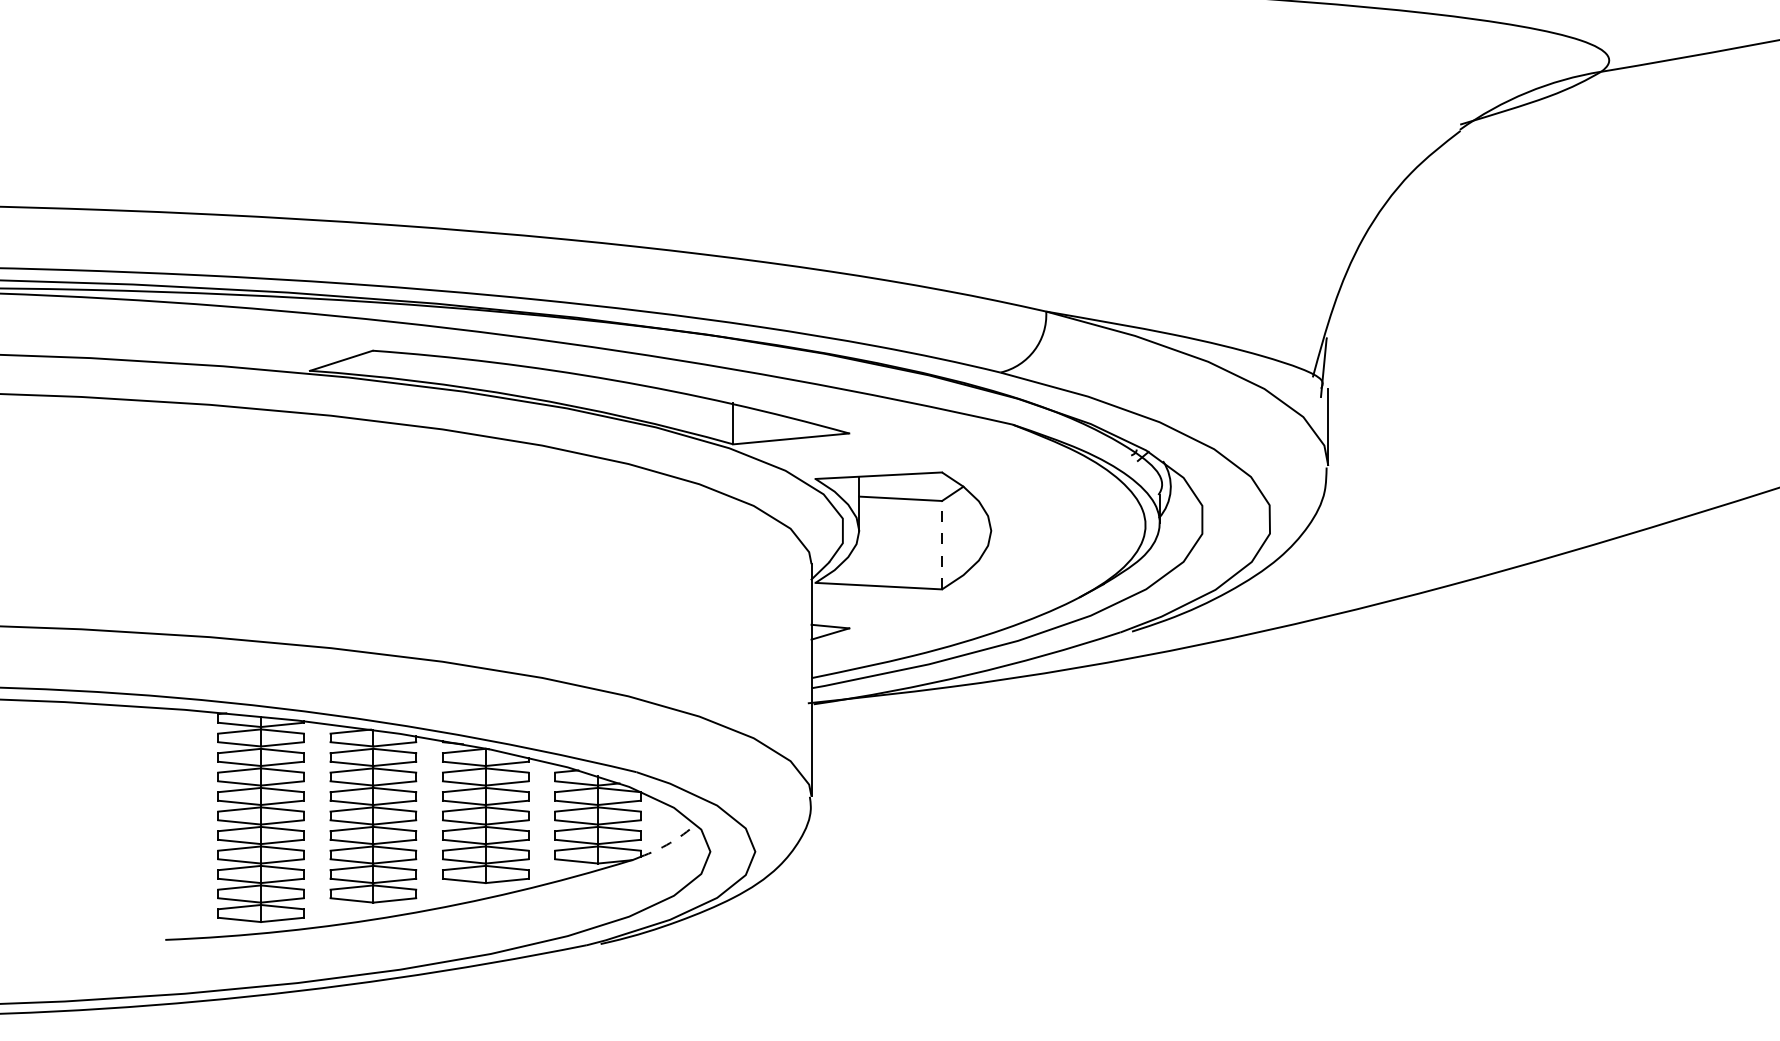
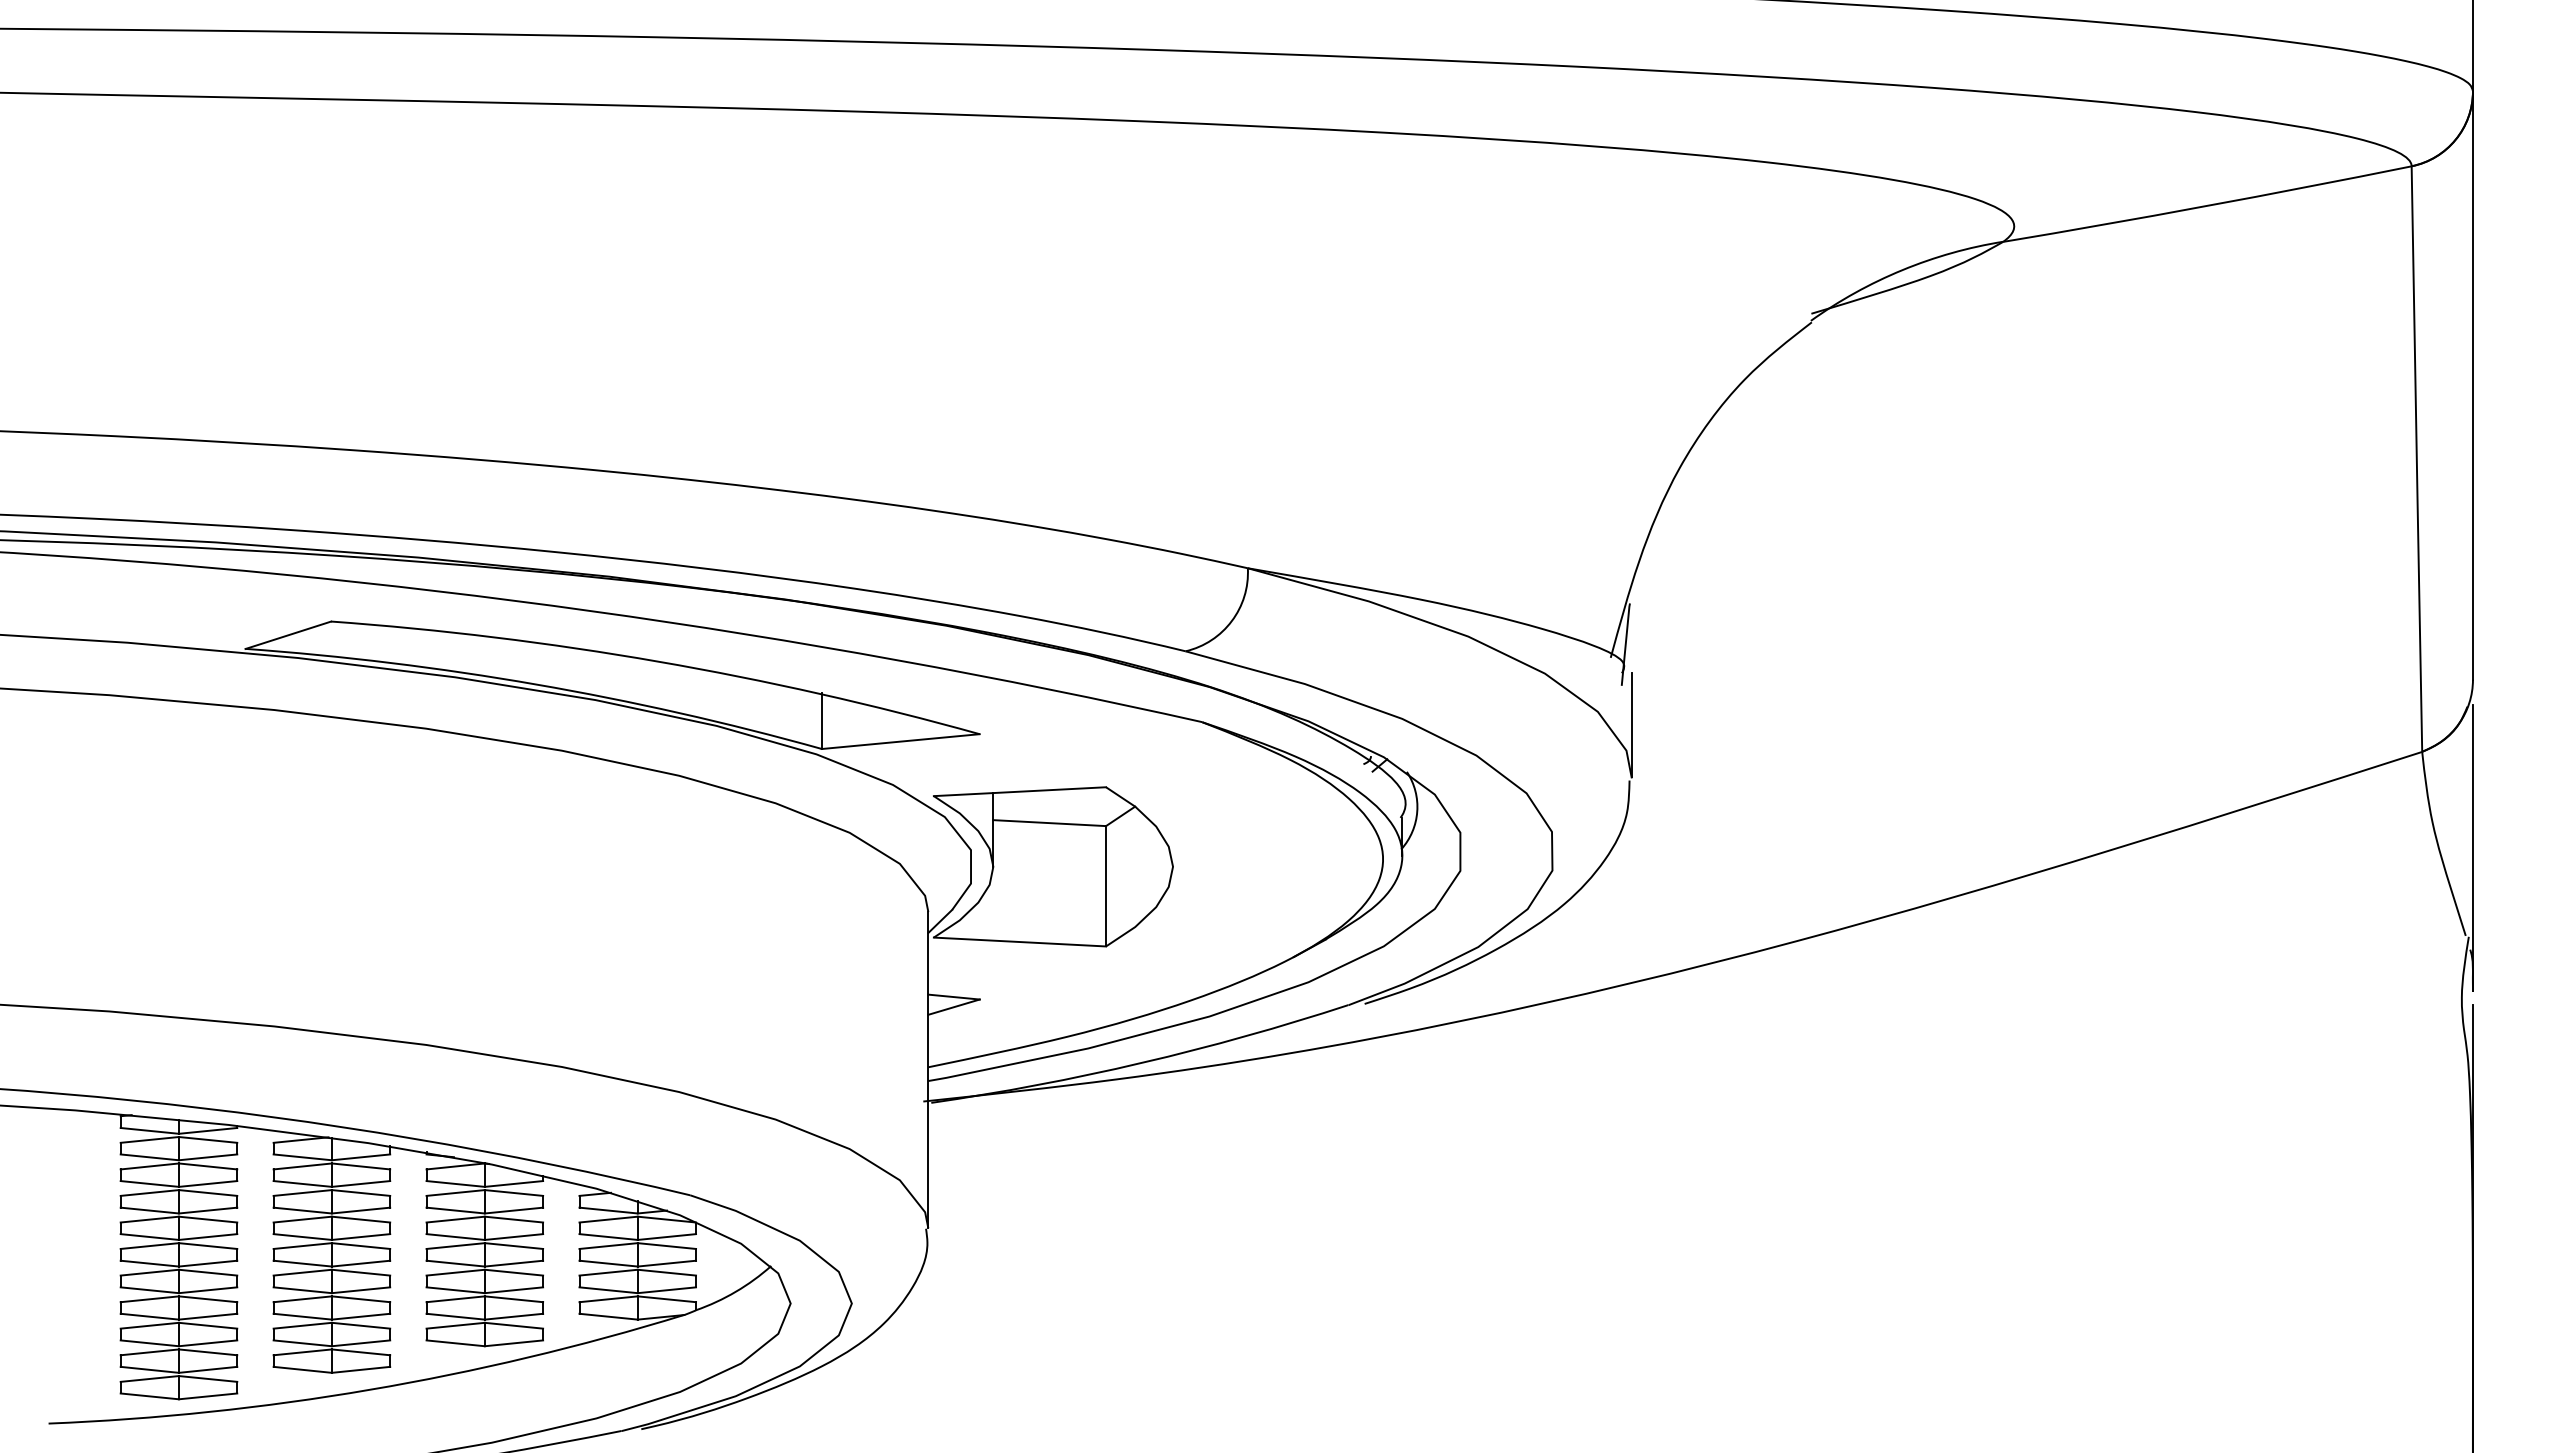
line: (942, 544) -> (1106, 885), dashed -> solid
arc: (669, 842) -> (735, 1291), dashed -> solid

